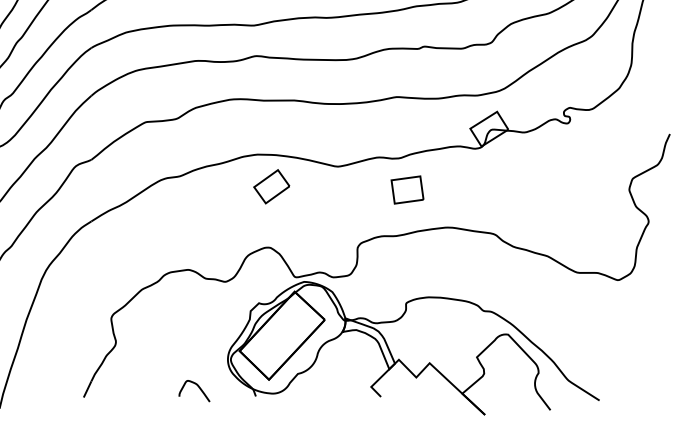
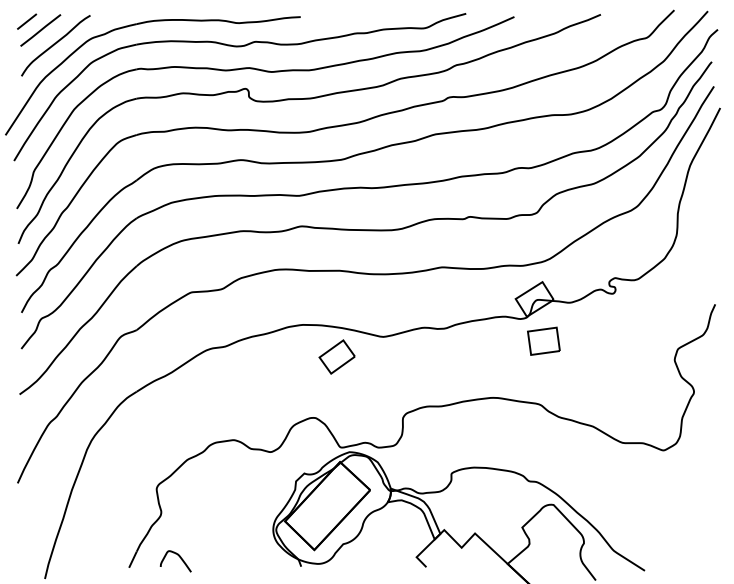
part: (271, 186) -> (336, 356), moved
part: (407, 189) -> (543, 340), moved
curve: (198, 387) -> (179, 557), moved

